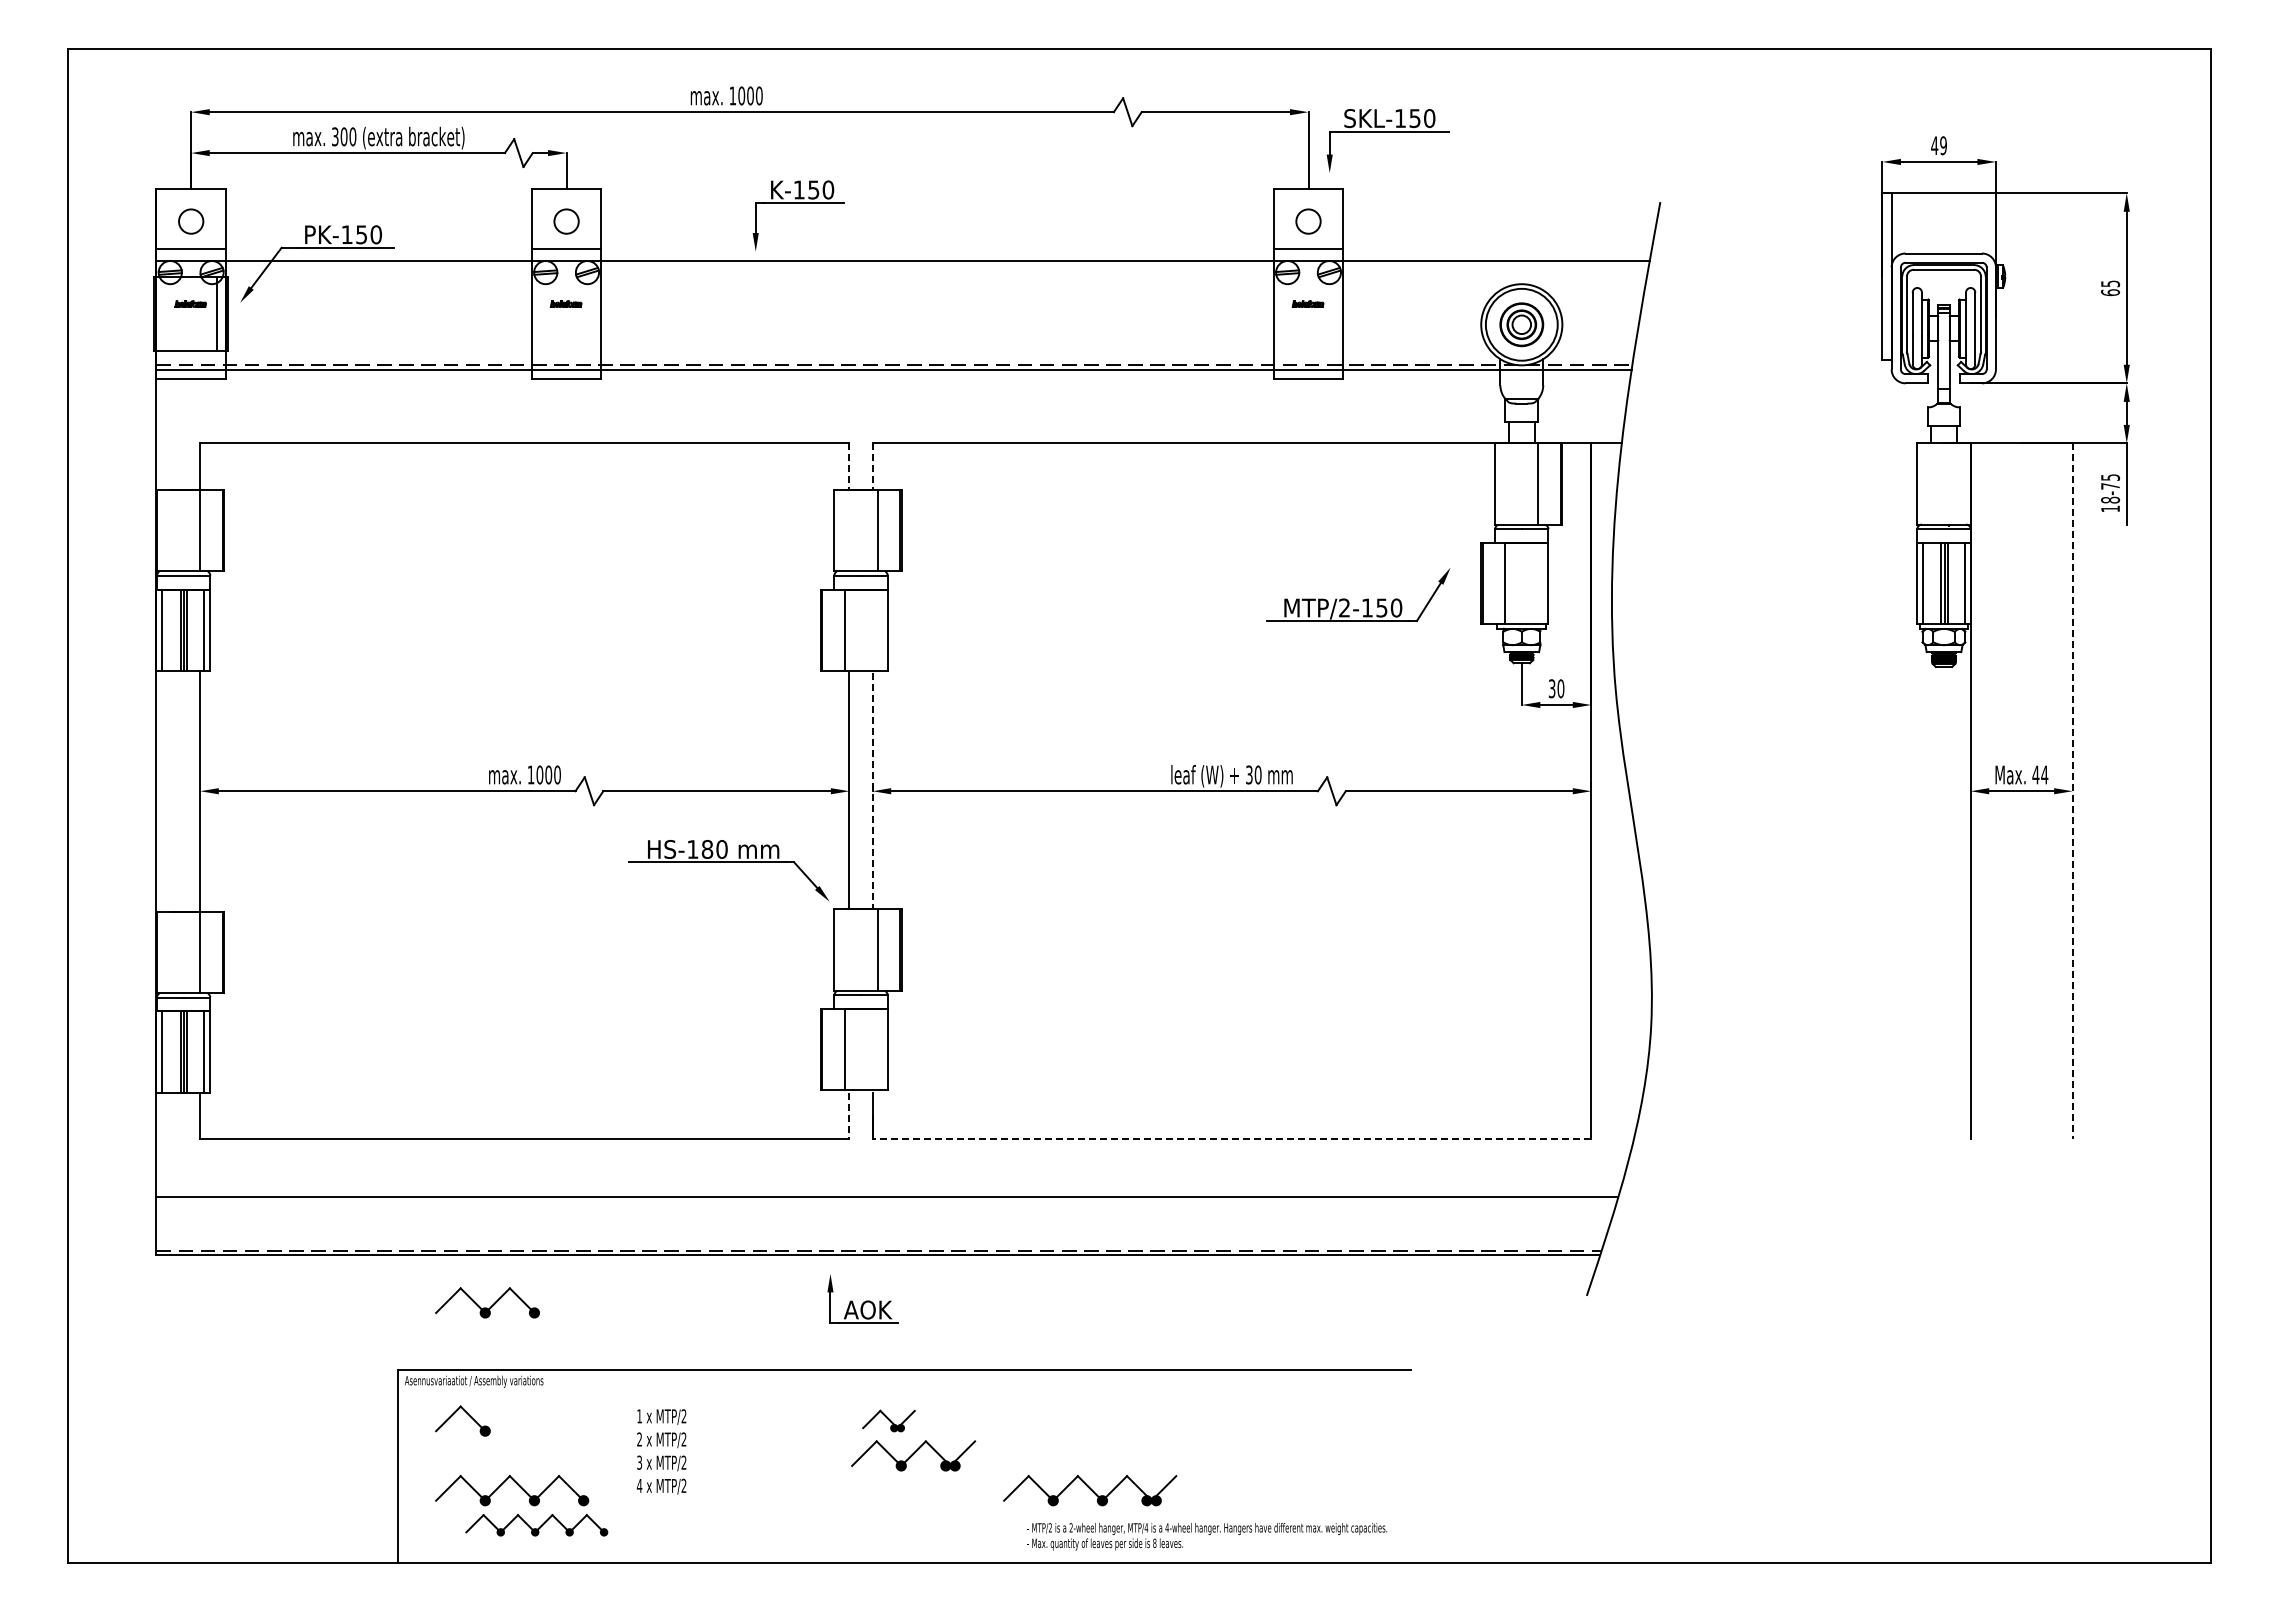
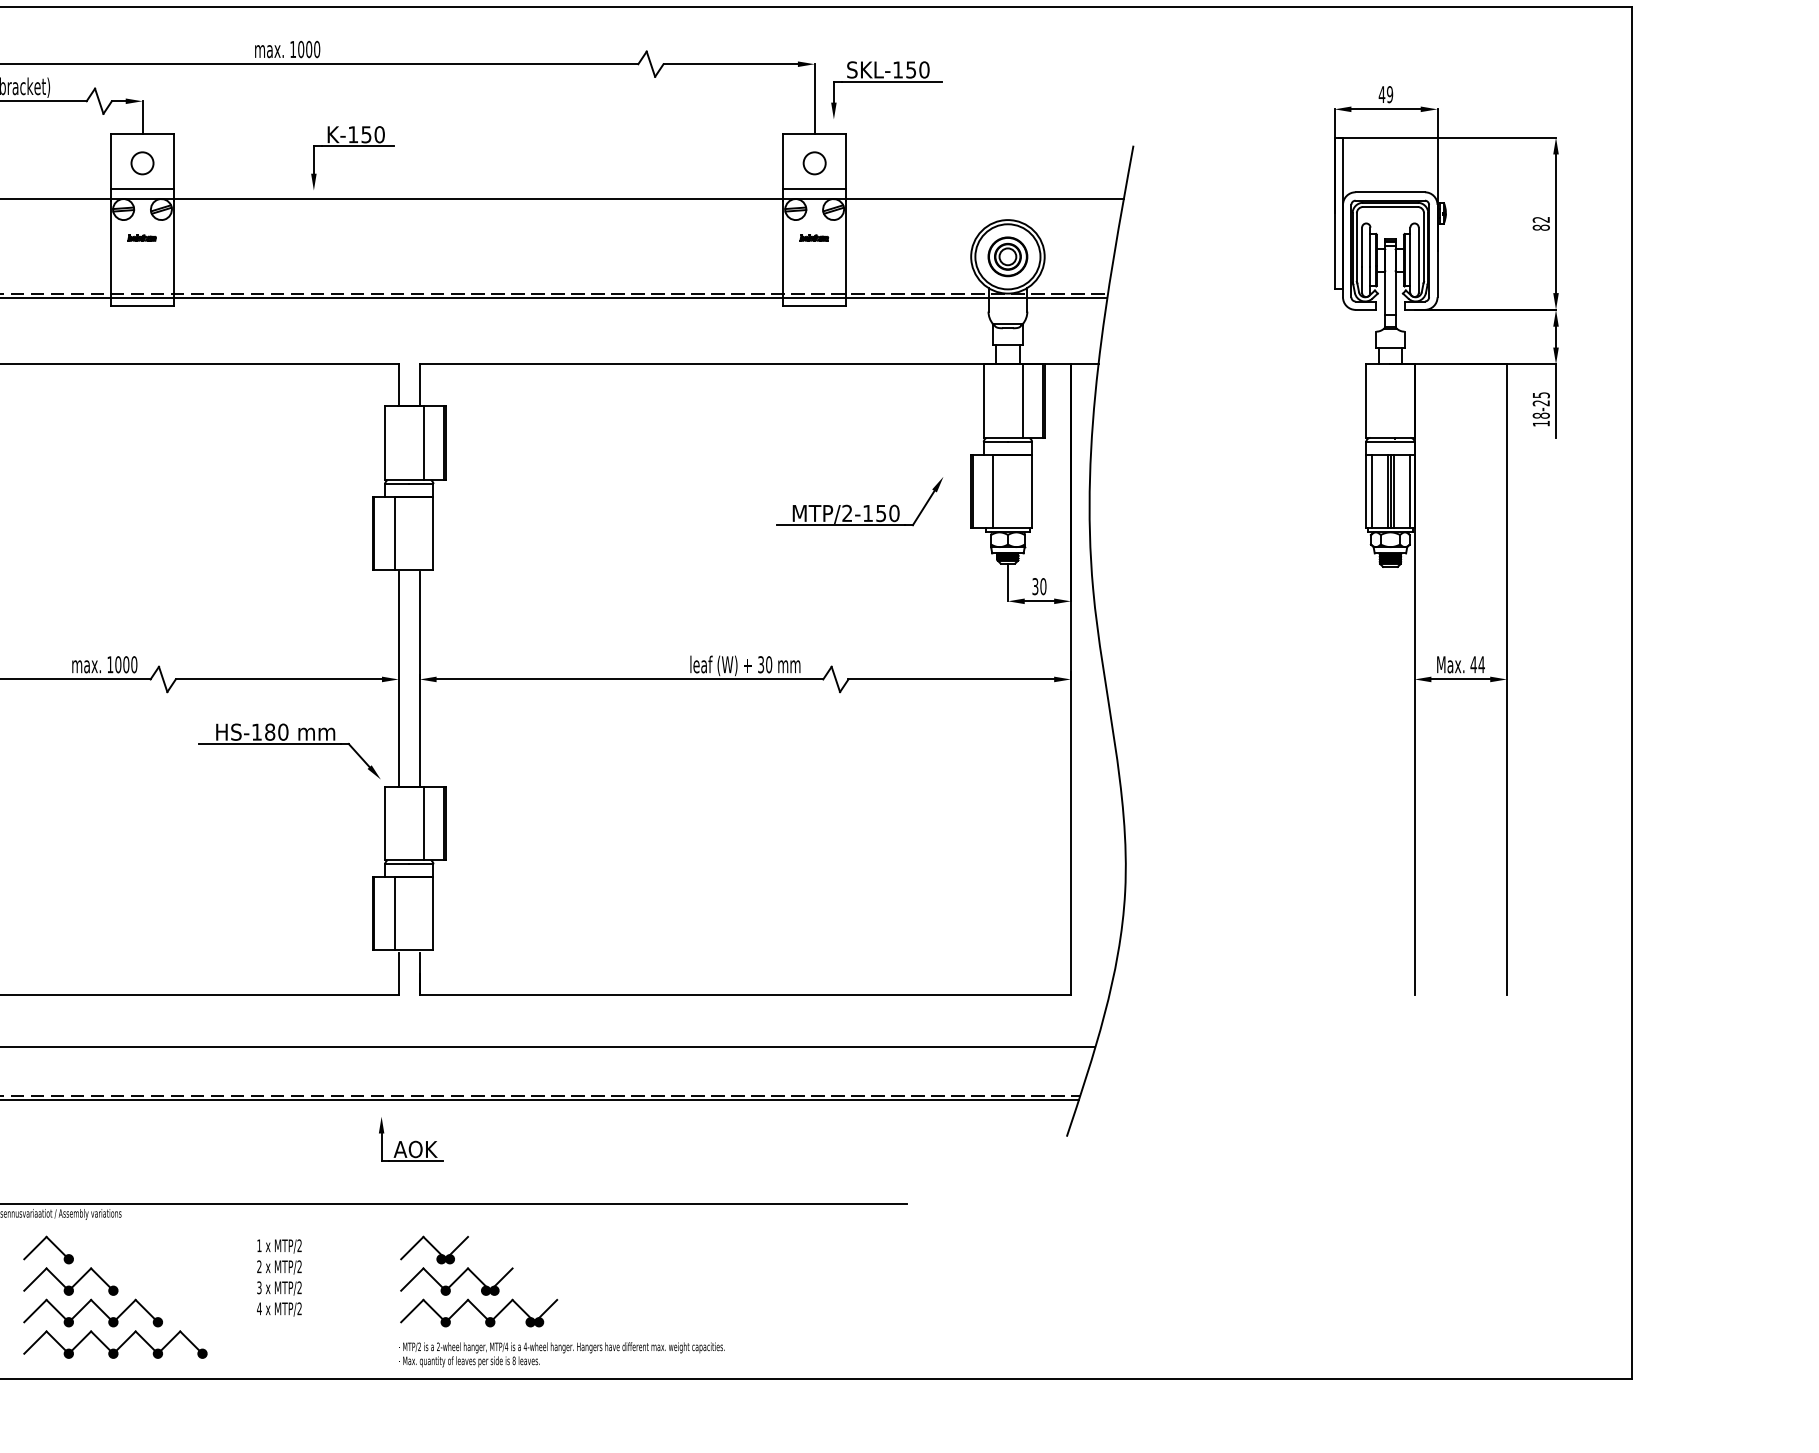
text: (2110, 288) -> (1541, 223), 65 -> 82
line: (849, 467) -> (398, 386), dashed -> solid
line: (872, 467) -> (419, 386), dashed -> solid
text: (2110, 486) -> (1541, 403), 18-75 -> 18-25
line: (872, 791) -> (419, 679), dashed -> solid
line: (2072, 791) -> (1506, 679), dashed -> solid
line: (849, 1116) -> (398, 974), dashed -> solid
line: (1231, 1139) -> (744, 994), dashed -> solid
part: (487, 1302) -> (70, 1281), moved
part: (888, 1420) -> (434, 1249), size x1.43
text: (661, 1451) -> (279, 1277), moved
part: (1090, 1490) -> (479, 1312), moved
part: (536, 1524) -> (115, 1343), size x1.43
text: (1207, 1536) -> (561, 1354), moved

